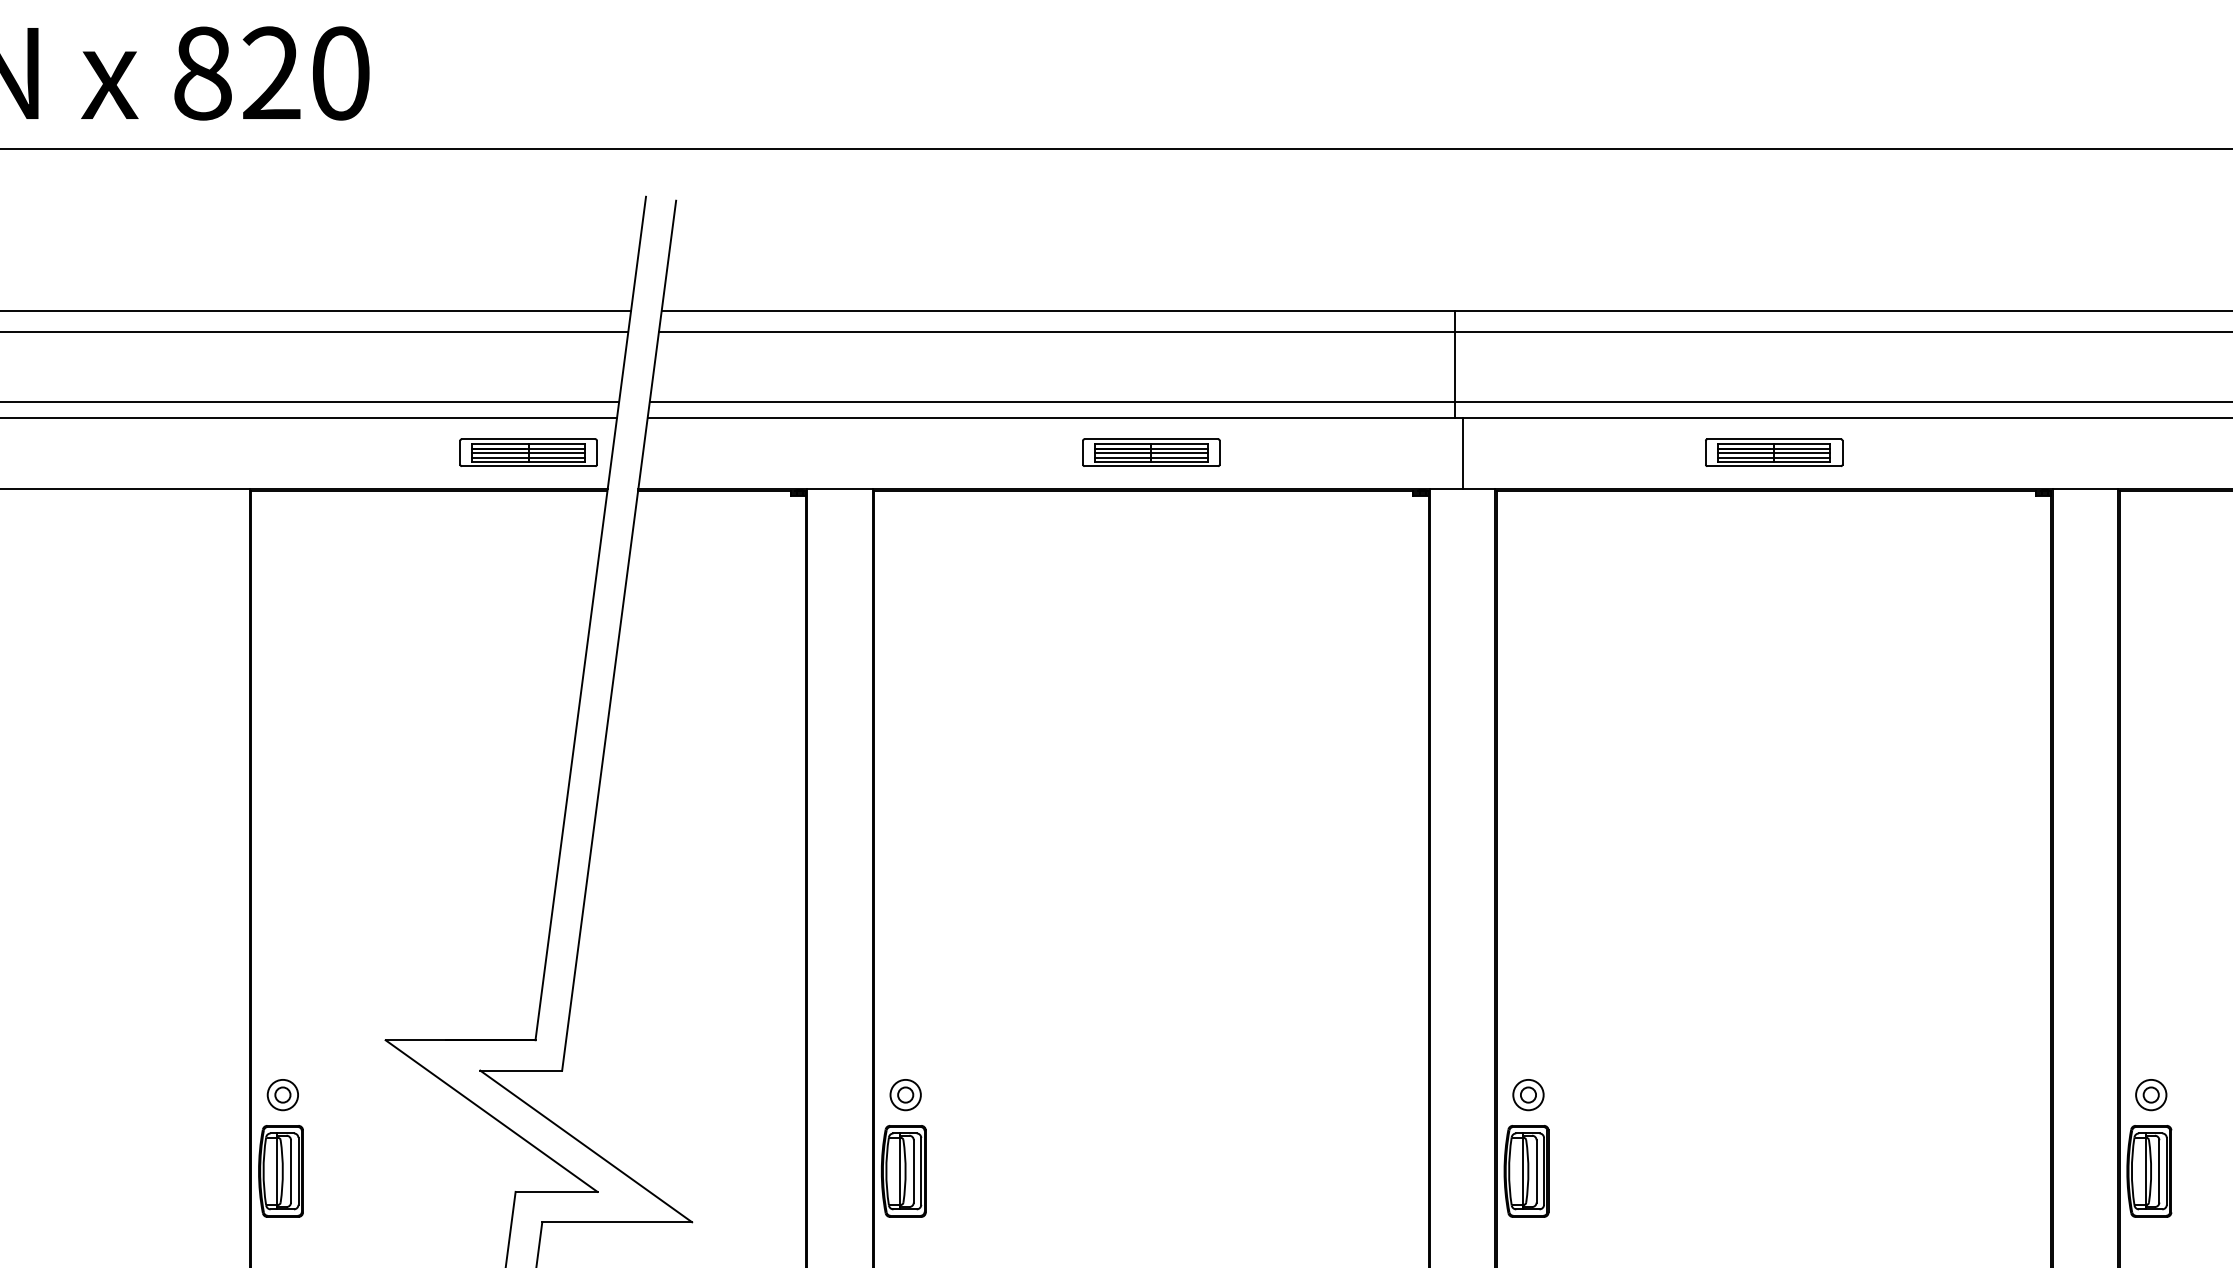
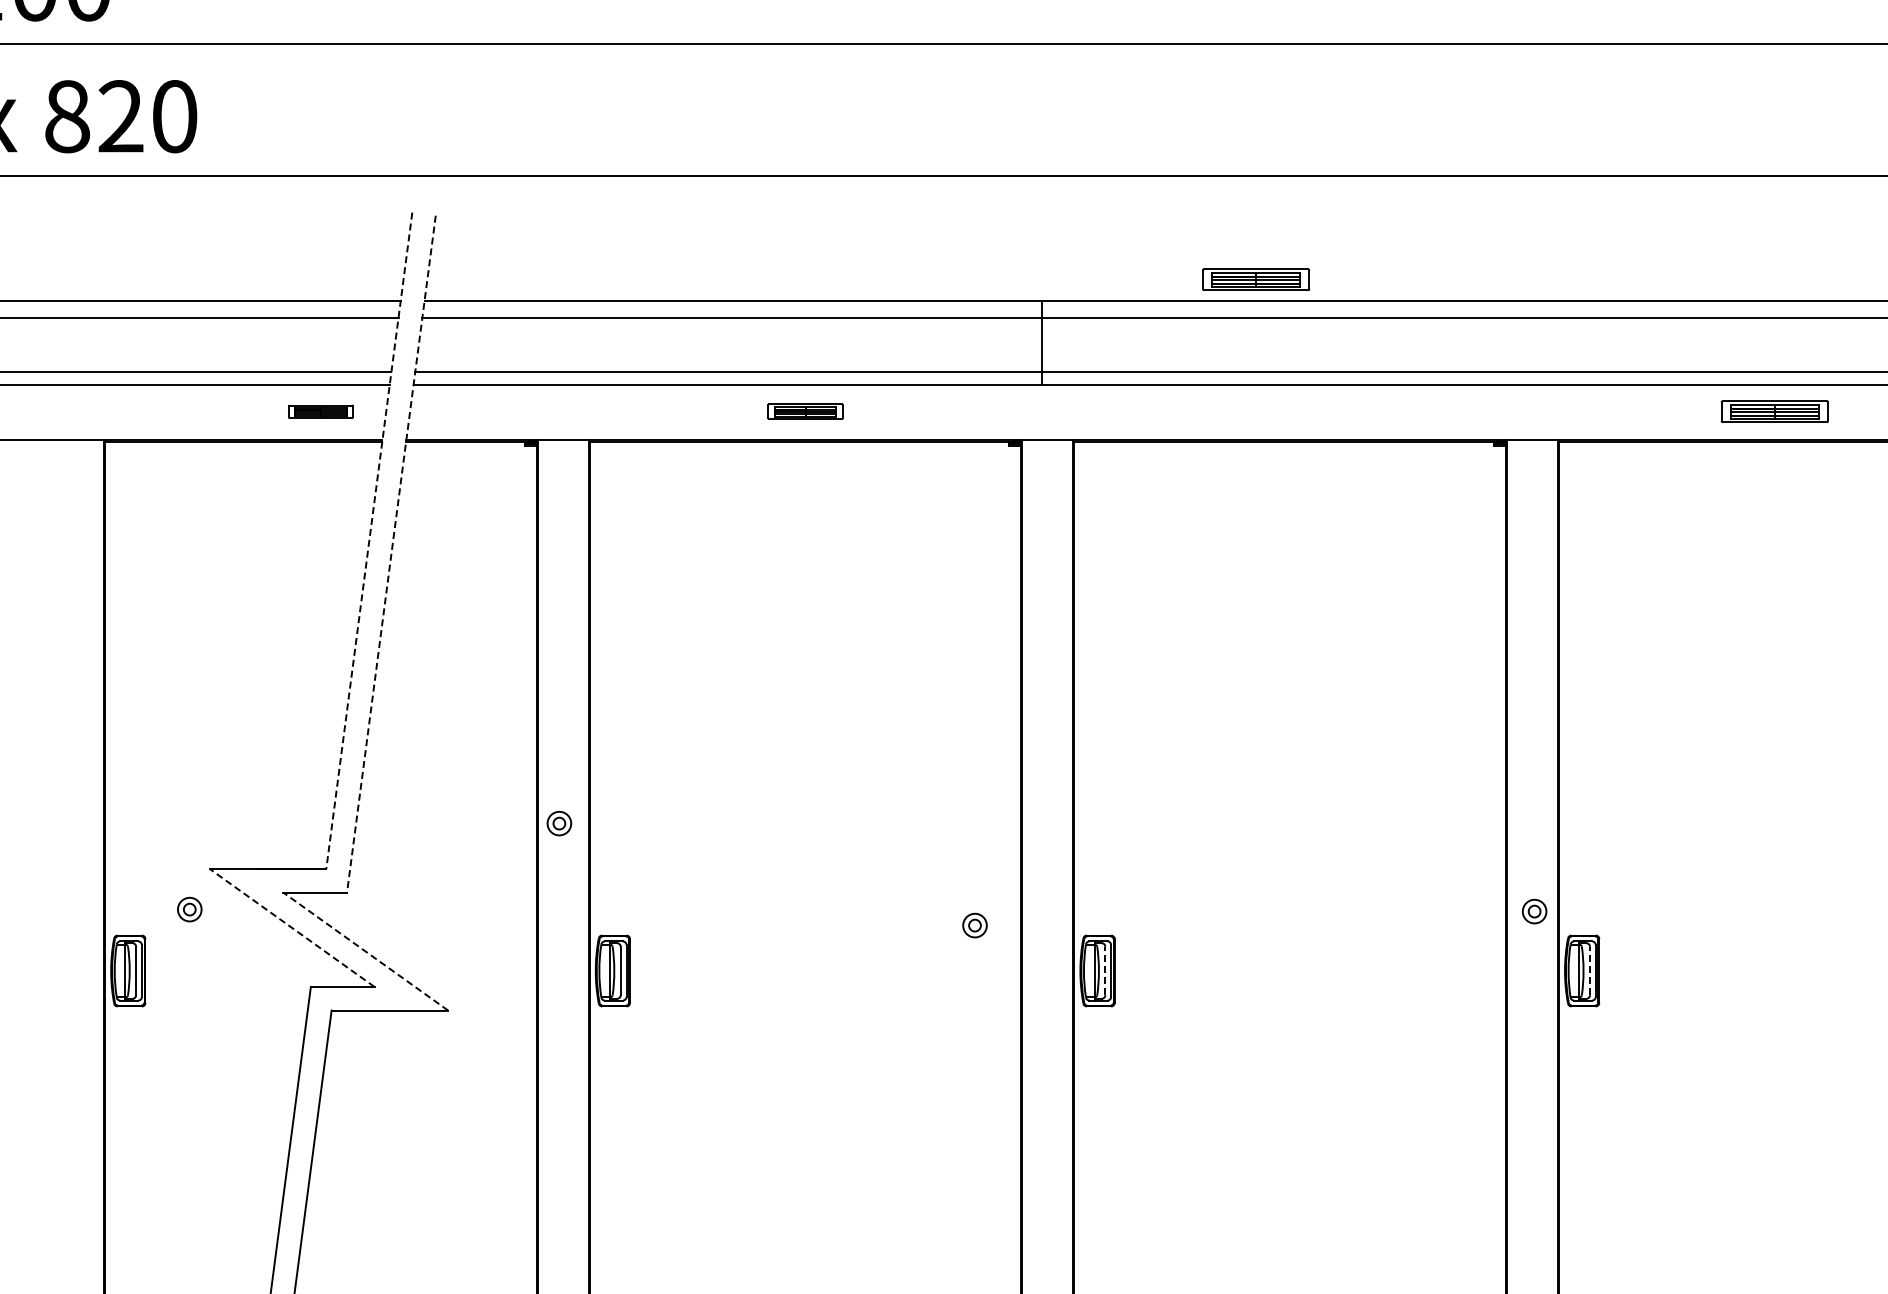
part: (528, 452) -> (320, 411), size x0.6
part: (1151, 452) -> (805, 411), size x0.7
part: (1774, 452) -> (1256, 279), moved
line: (1462, 453) -> (1047, 412), removed
line: (590, 618) -> (369, 540), solid -> dashed
line: (619, 636) -> (391, 554), solid -> dashed
part: (282, 1094) -> (189, 909), moved
part: (905, 1094) -> (559, 823), moved
part: (1527, 1094) -> (974, 925), moved
part: (2151, 1094) -> (1534, 911), moved
line: (490, 1115) -> (291, 927), solid -> dashed
line: (585, 1146) -> (365, 951), solid -> dashed
line: (1536, 1170) -> (1105, 970), solid -> dashed
line: (2158, 1170) -> (1589, 970), solid -> dashed

